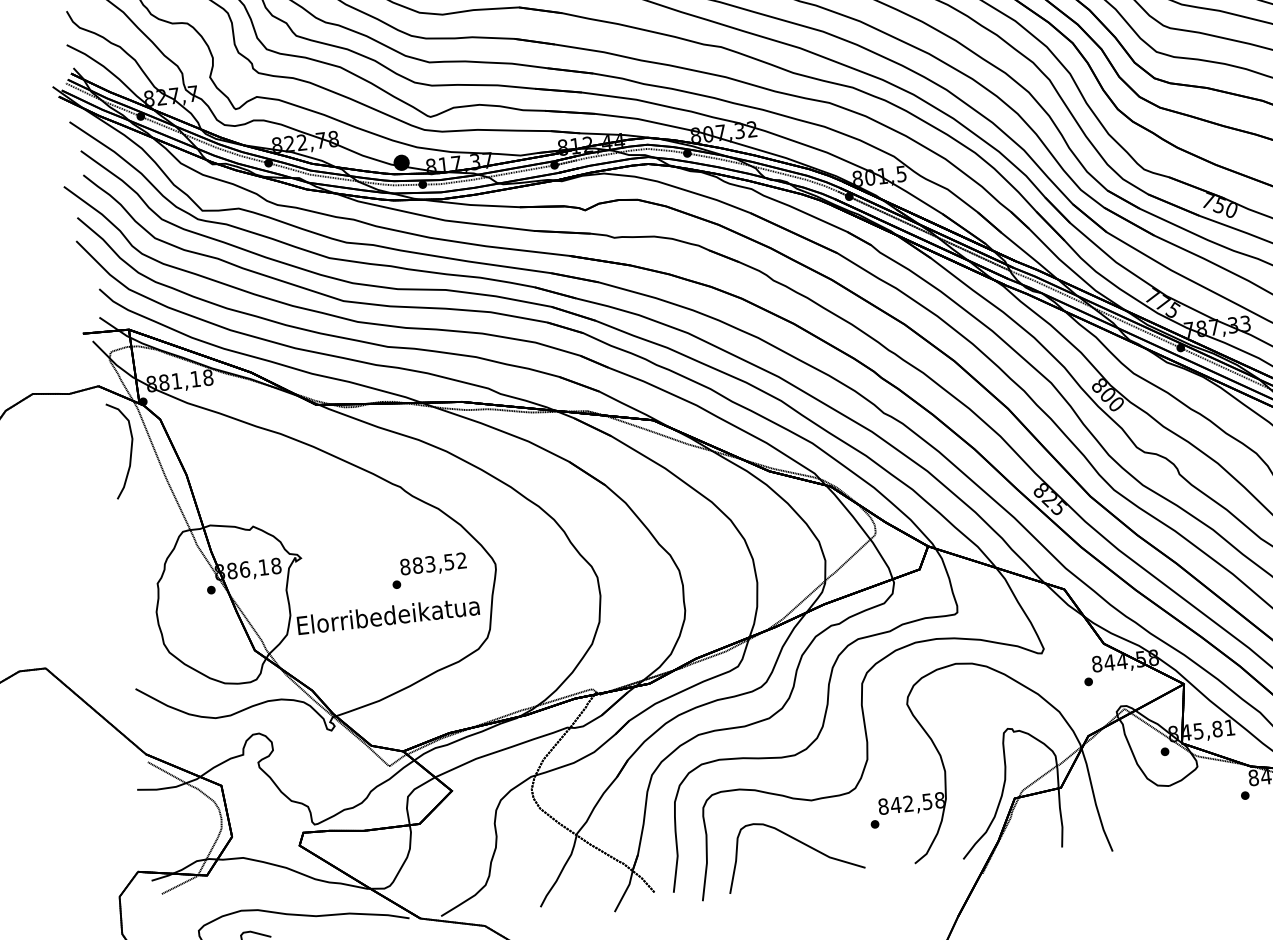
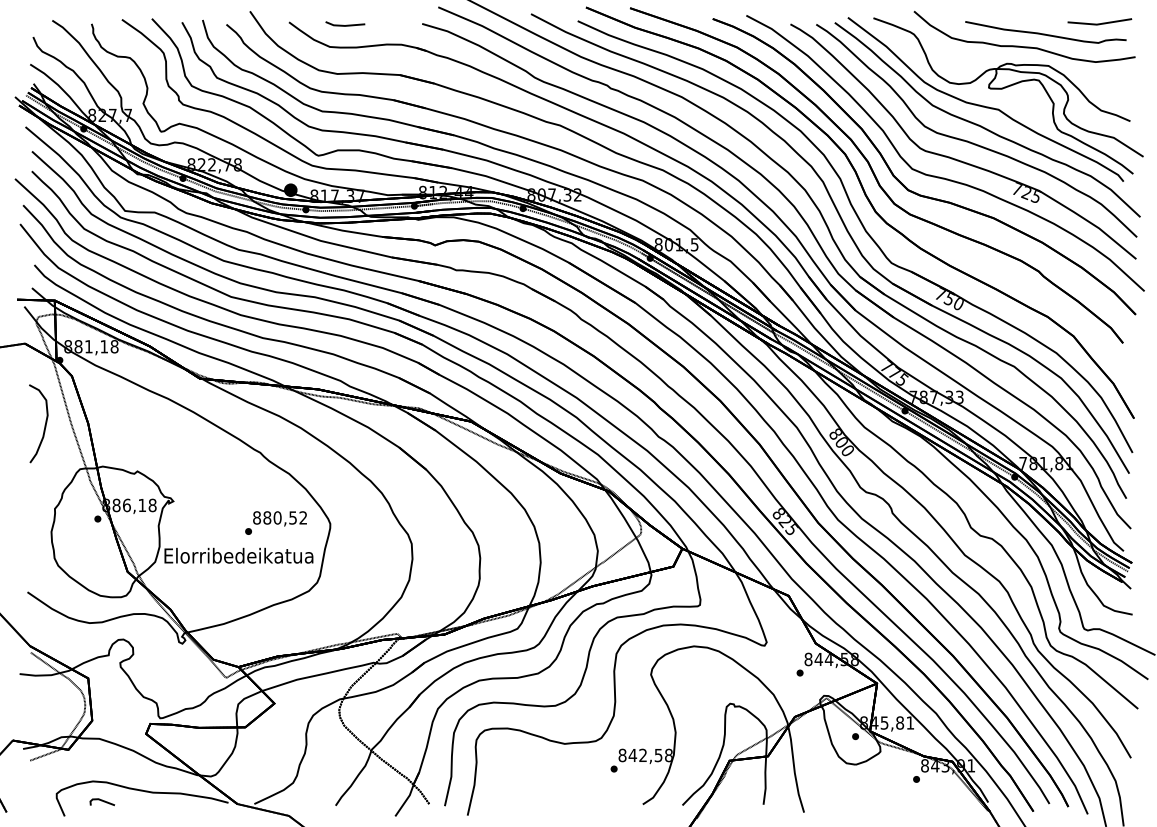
curve: (129, 451) -> (44, 425), moved
text: (430, 563) -> (277, 517), 883,52 -> 880,52
curve: (799, 843) -> (551, 777), removed

